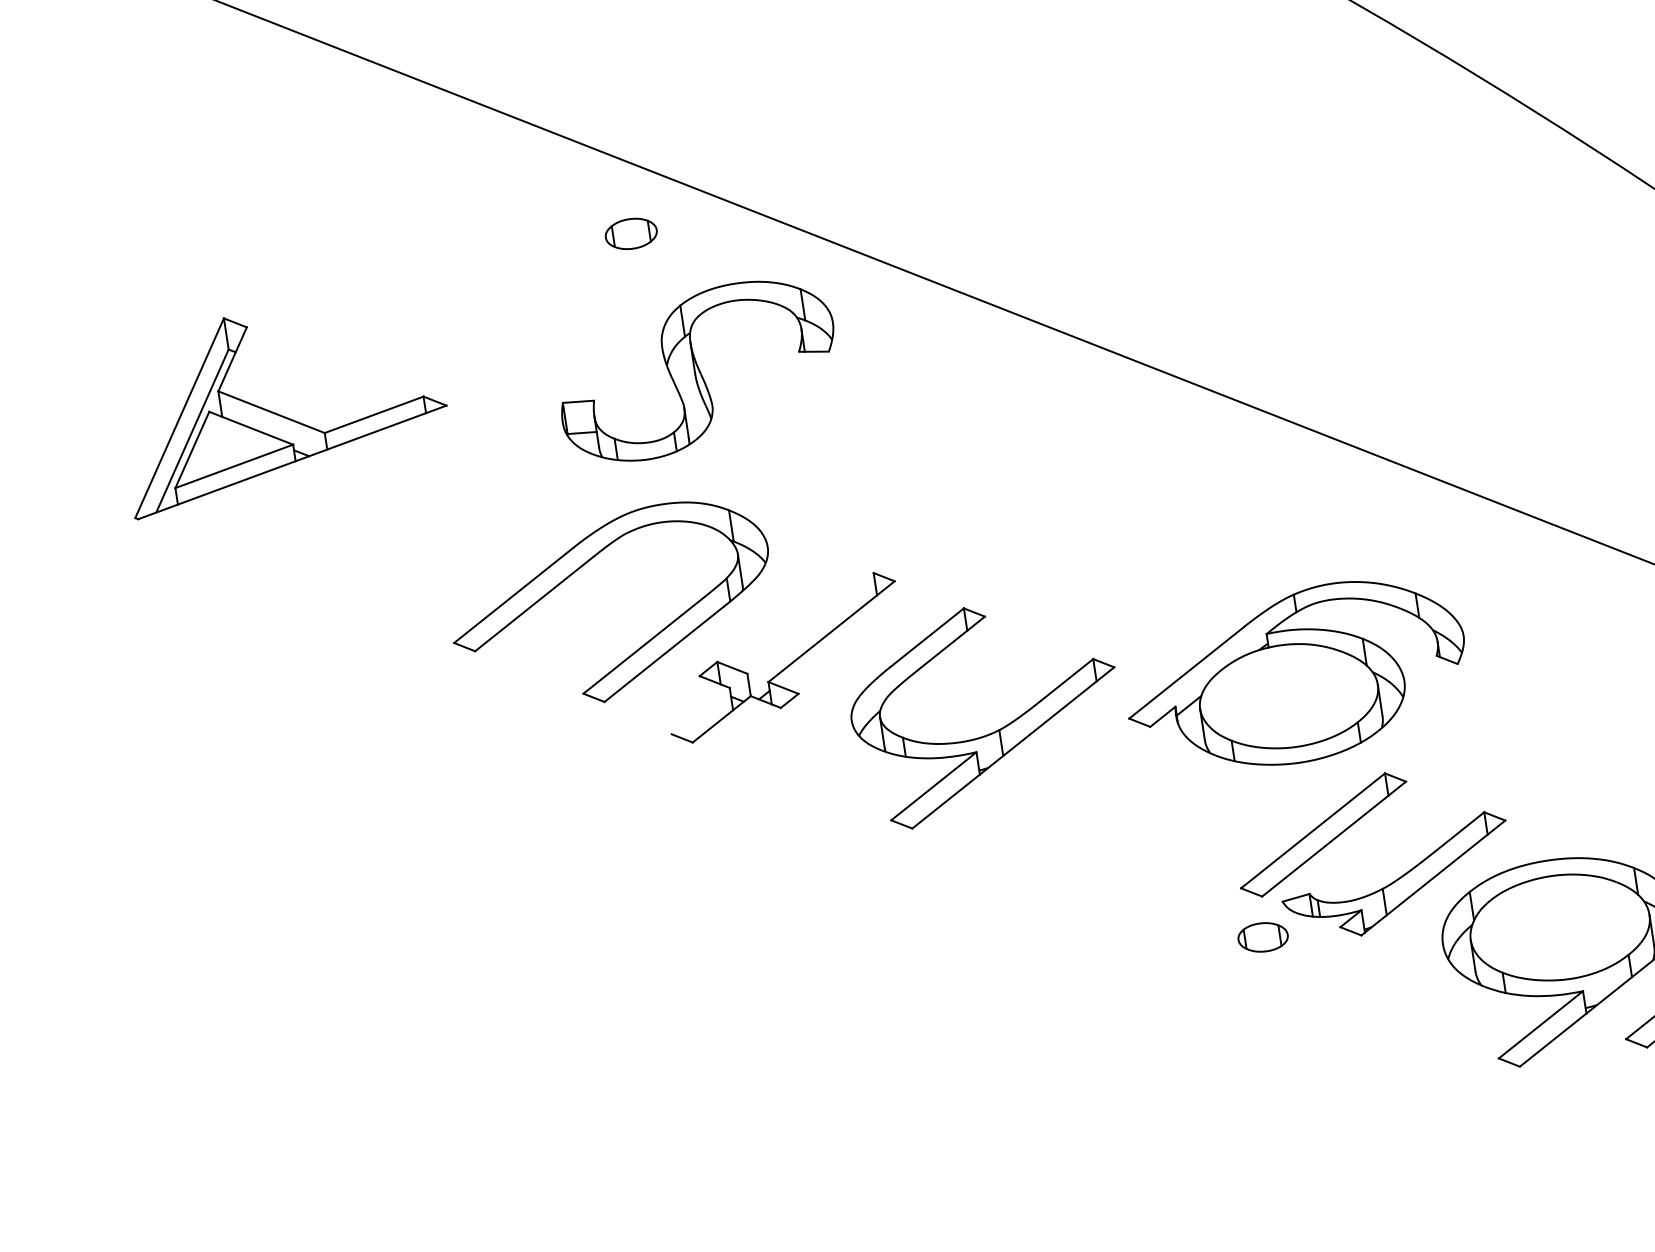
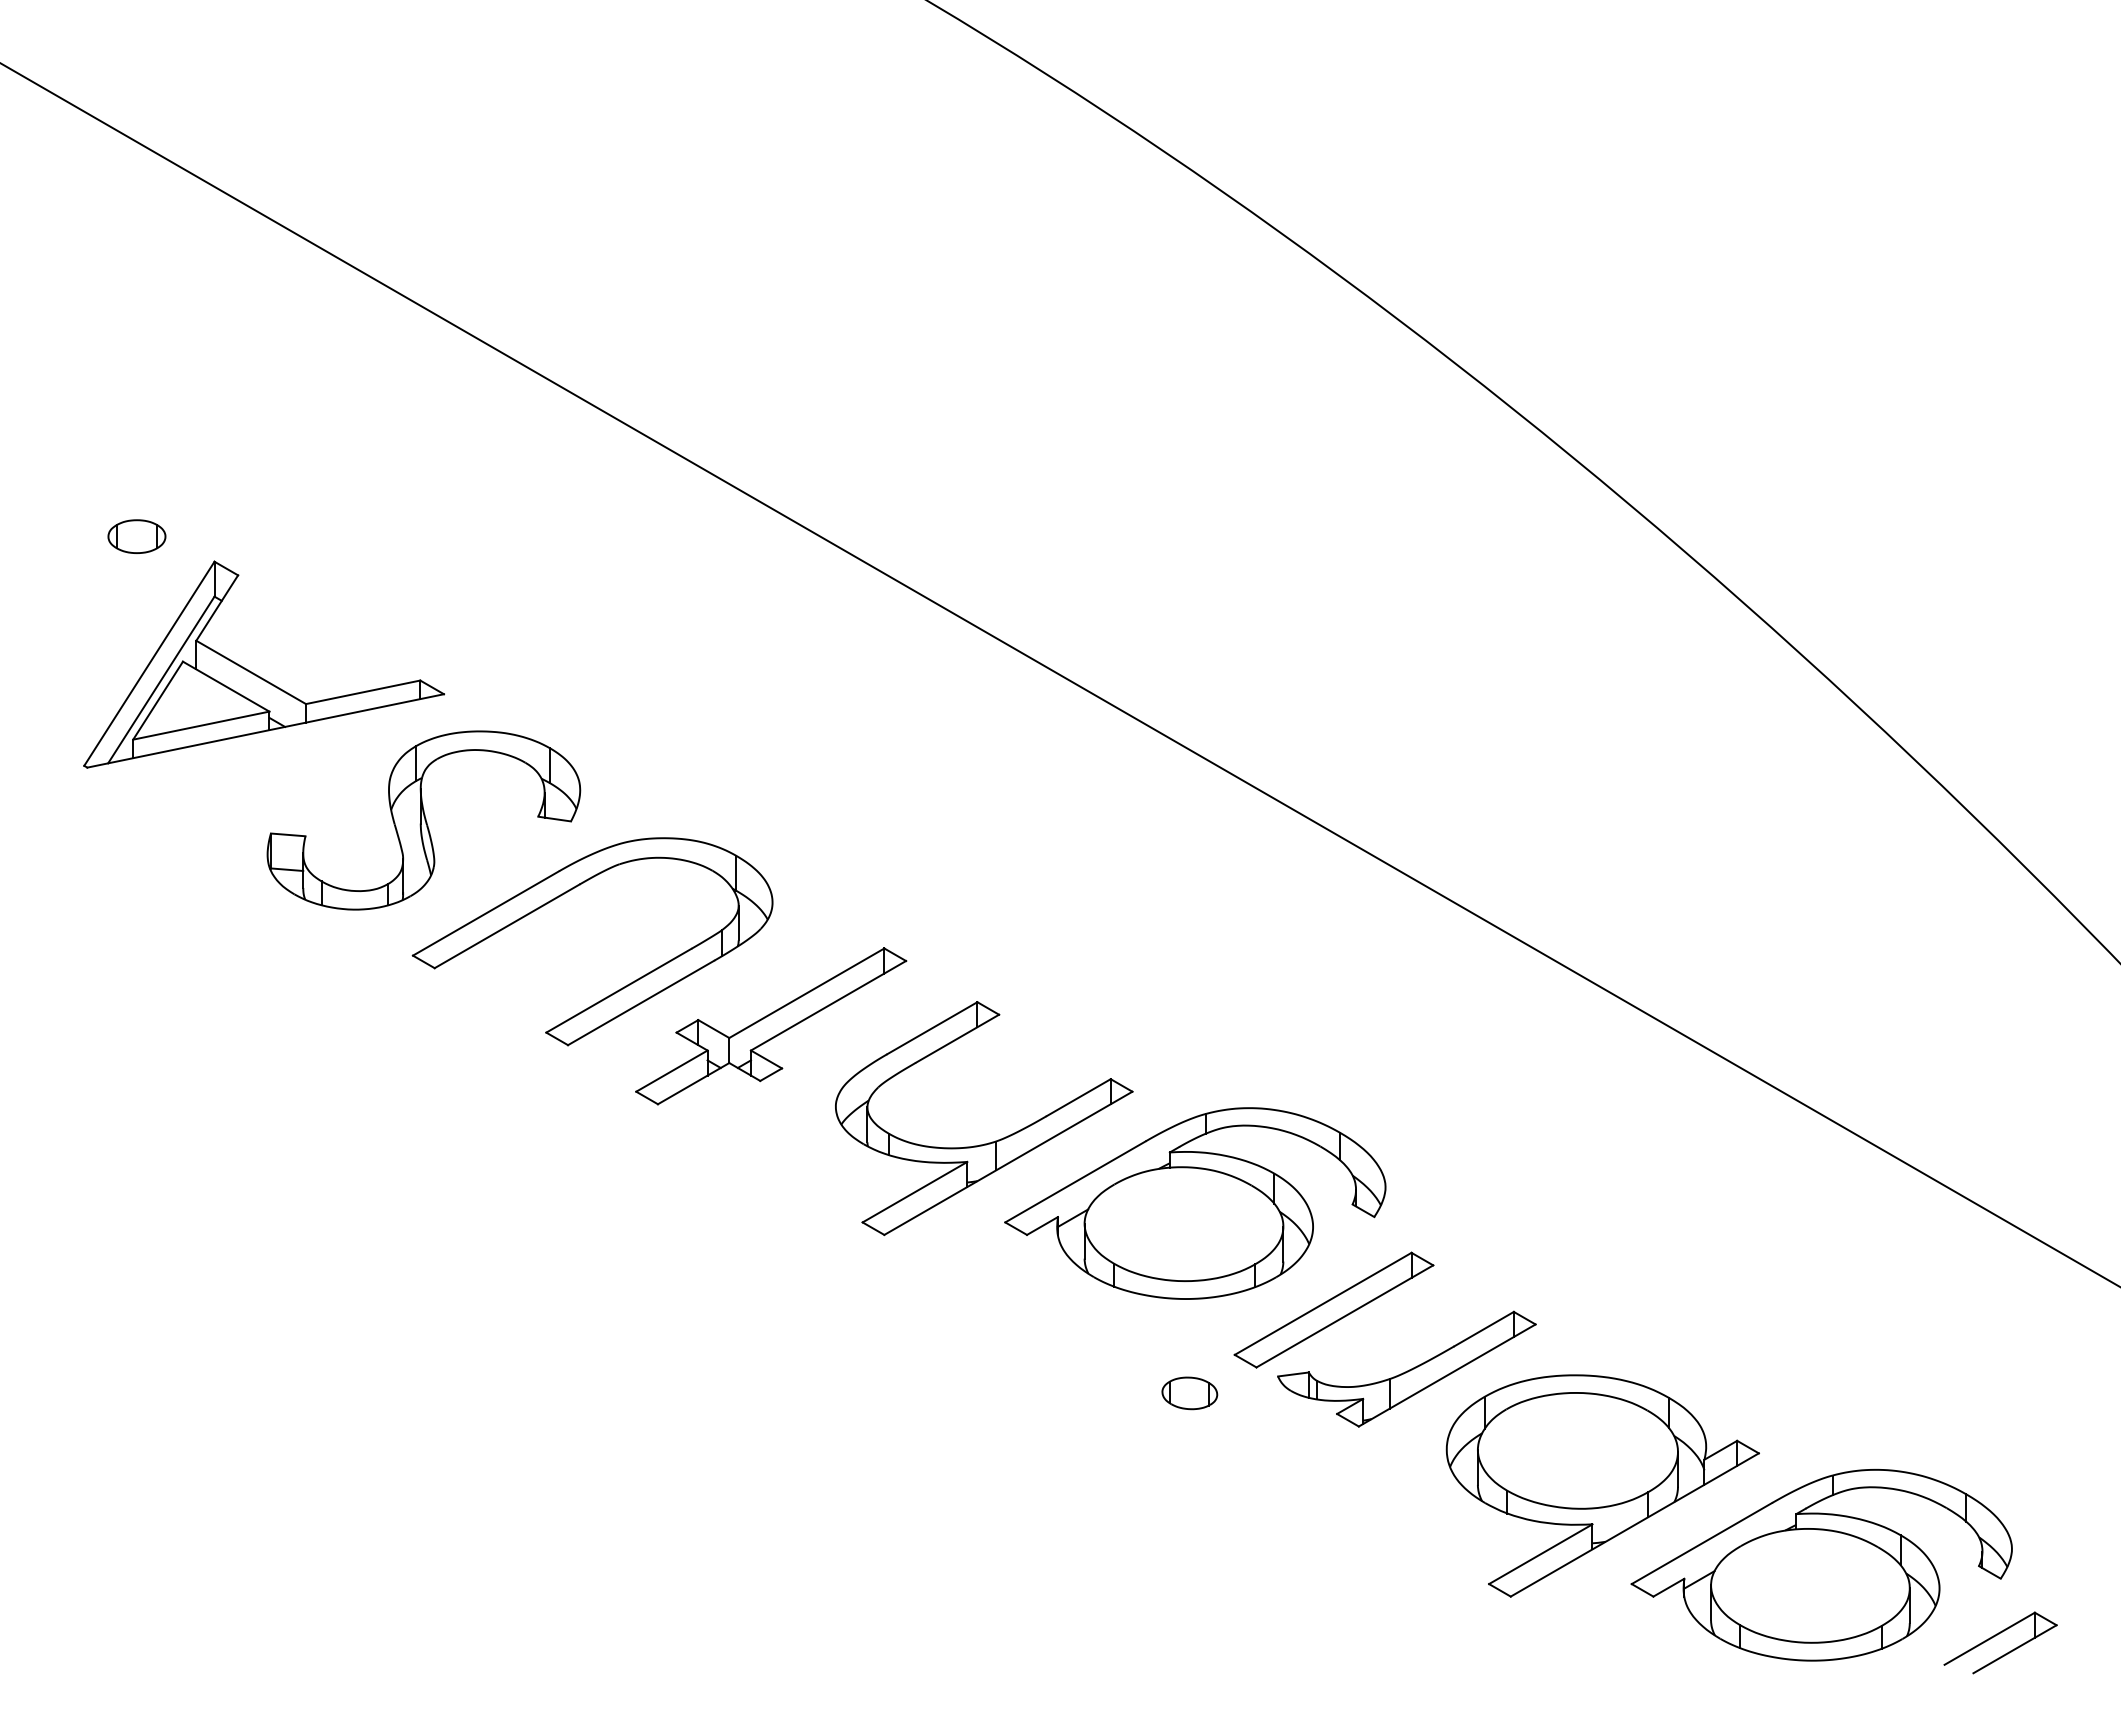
part: (630, 233) -> (136, 536), moved
part: (697, 370) -> (423, 820), moved
line: (810, 623) -> (806, 993), added
part: (1296, 676) -> (1195, 1203), moved
line: (700, 710) -> (671, 1070), added
part: (1262, 937) -> (1189, 1393), moved

